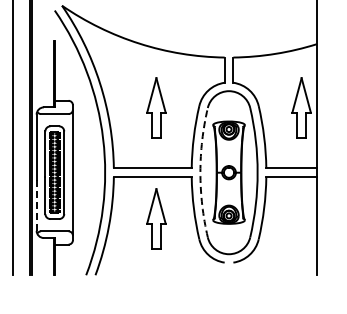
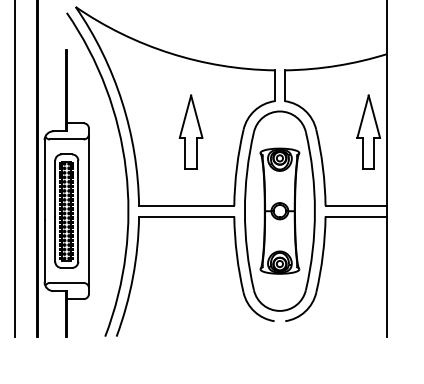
arc: (200, 172) -> (245, 210), dashed -> solid
line: (36, 205) -> (44, 251), dashed -> solid
part: (156, 218) -> (191, 267), removed

